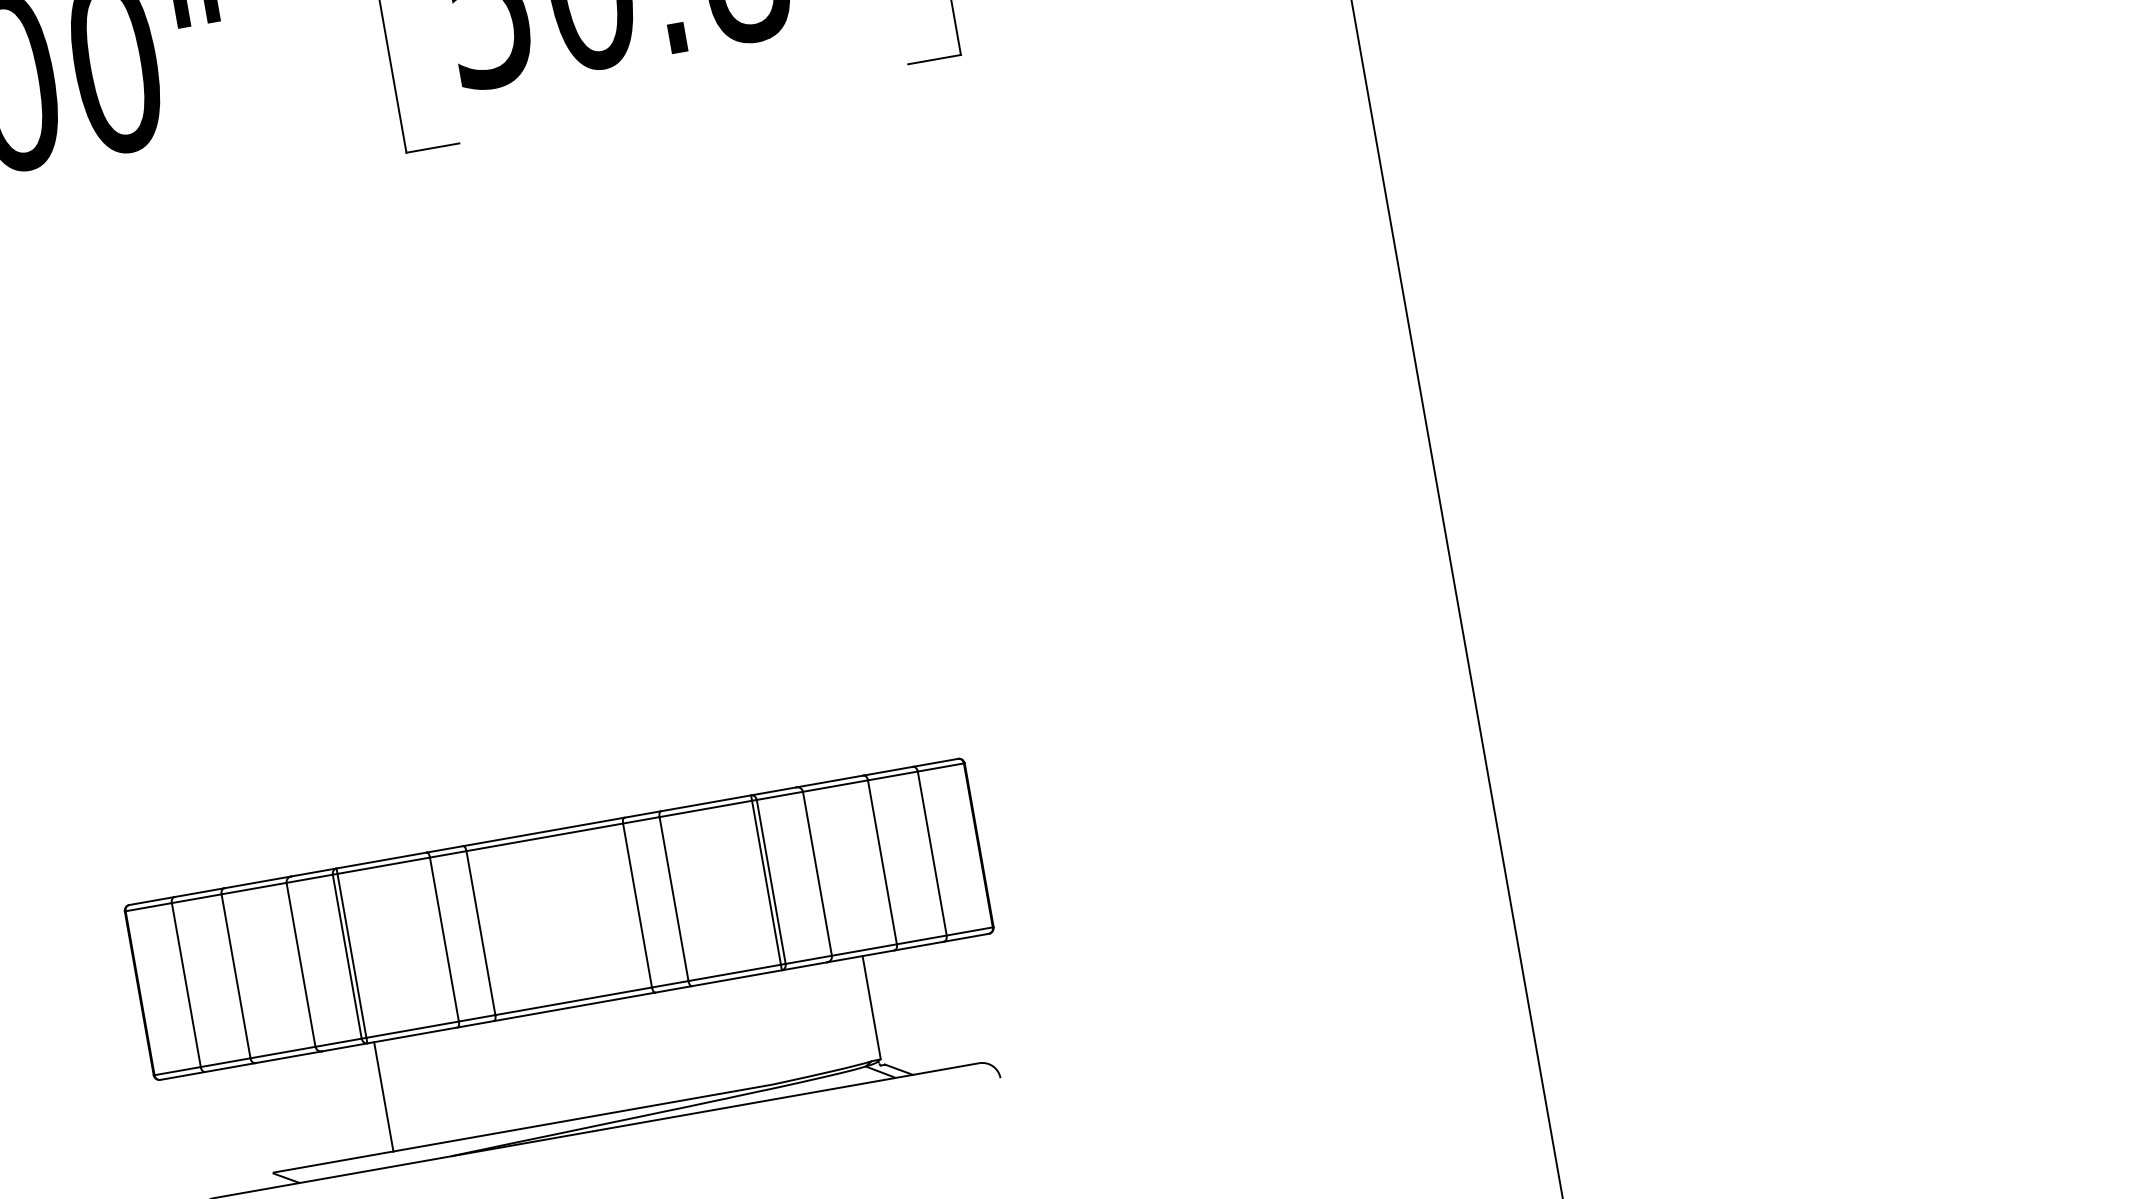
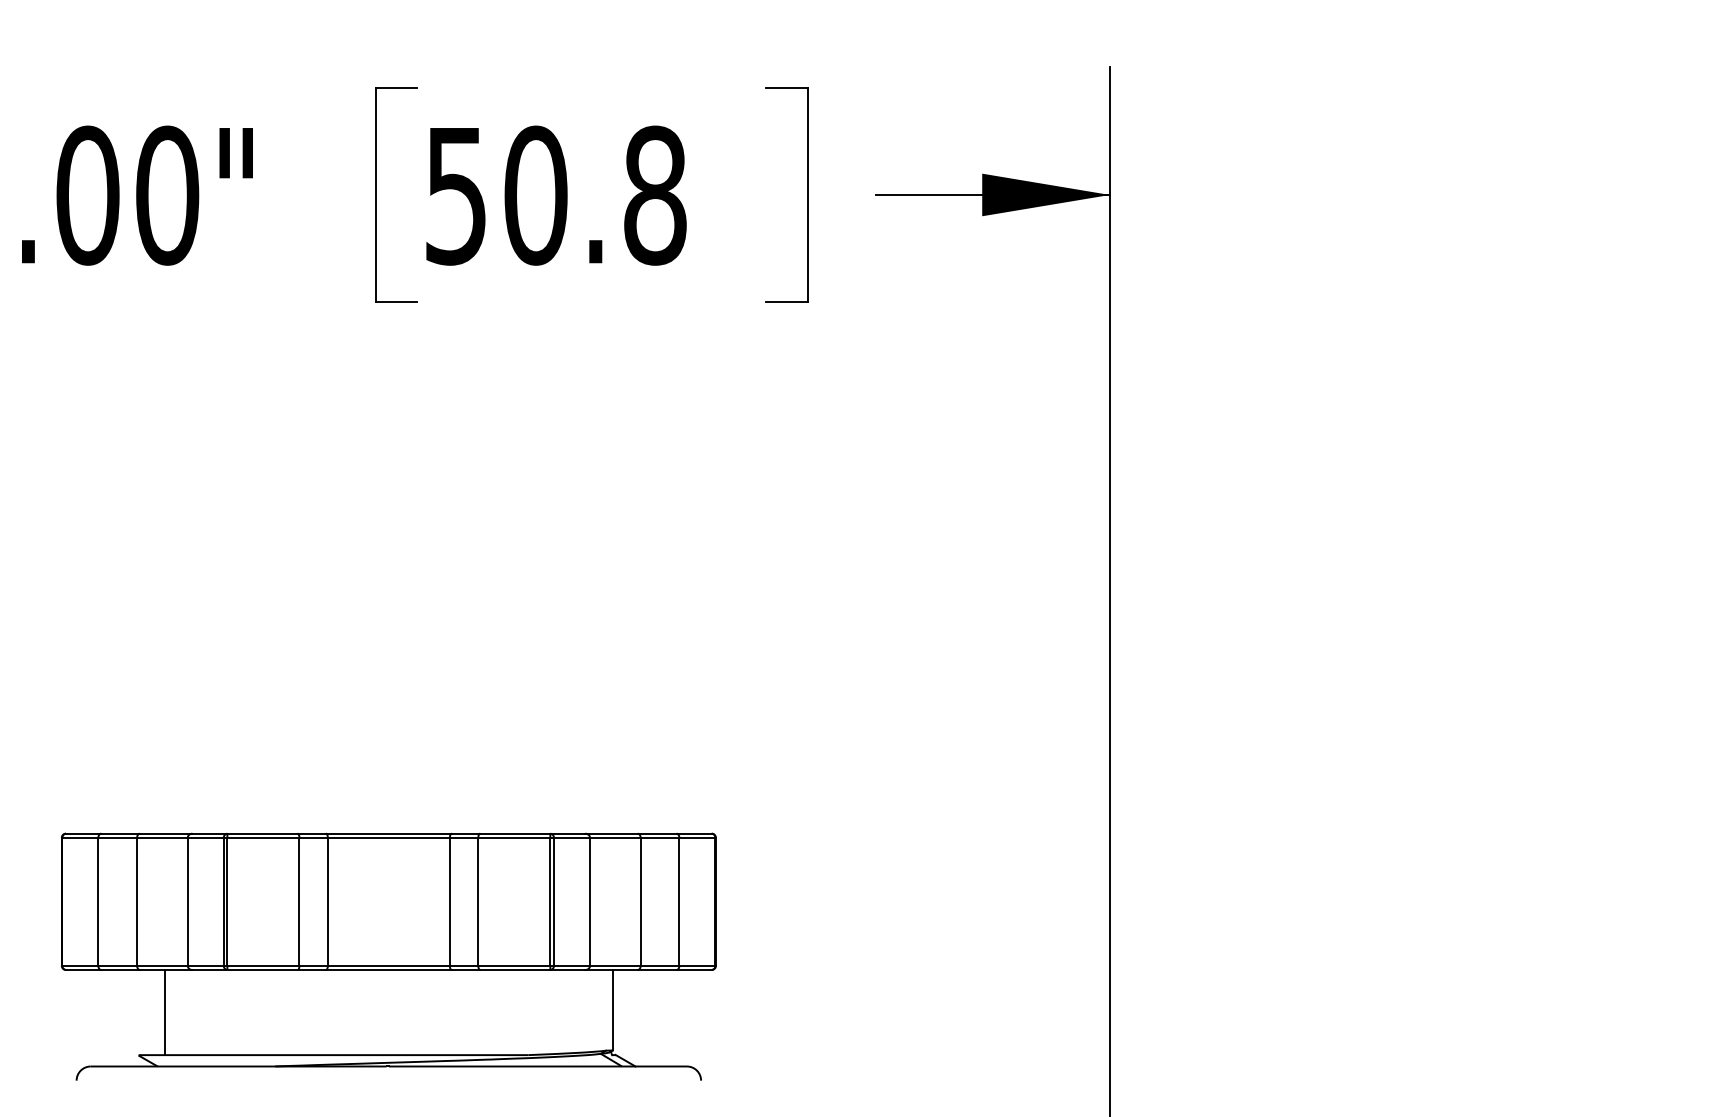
line: (383, 1096) -> (164, 1012), moved

